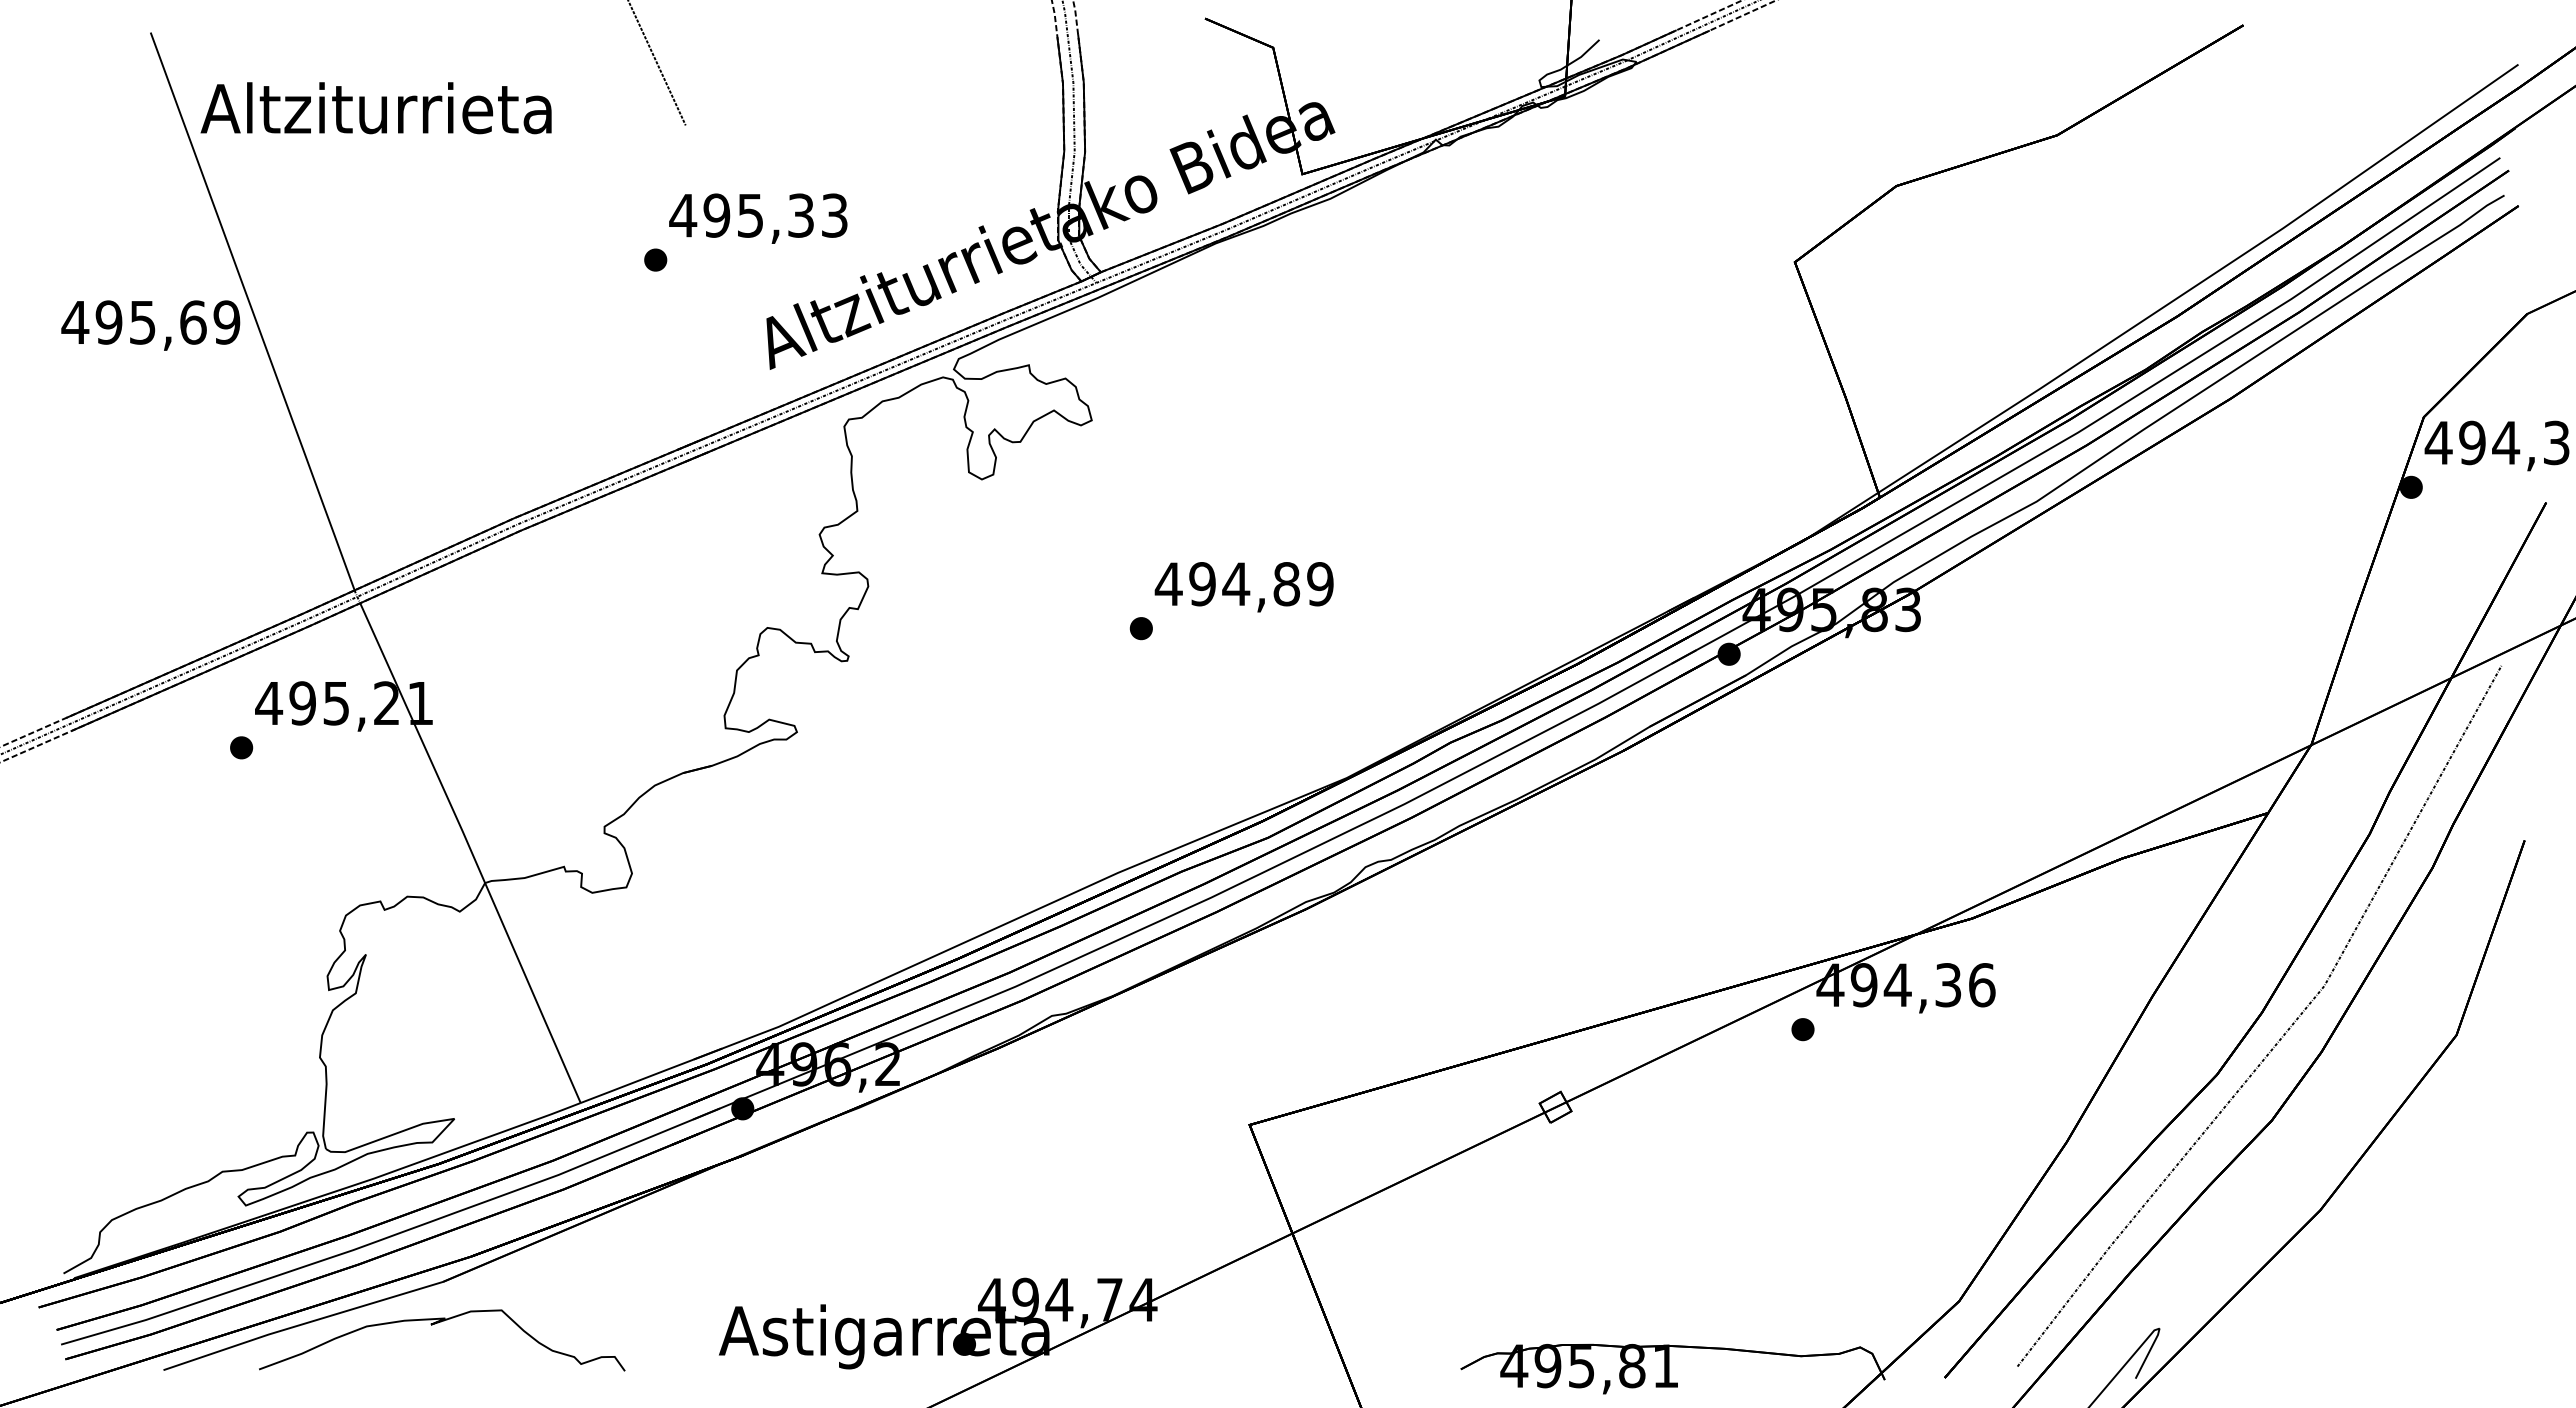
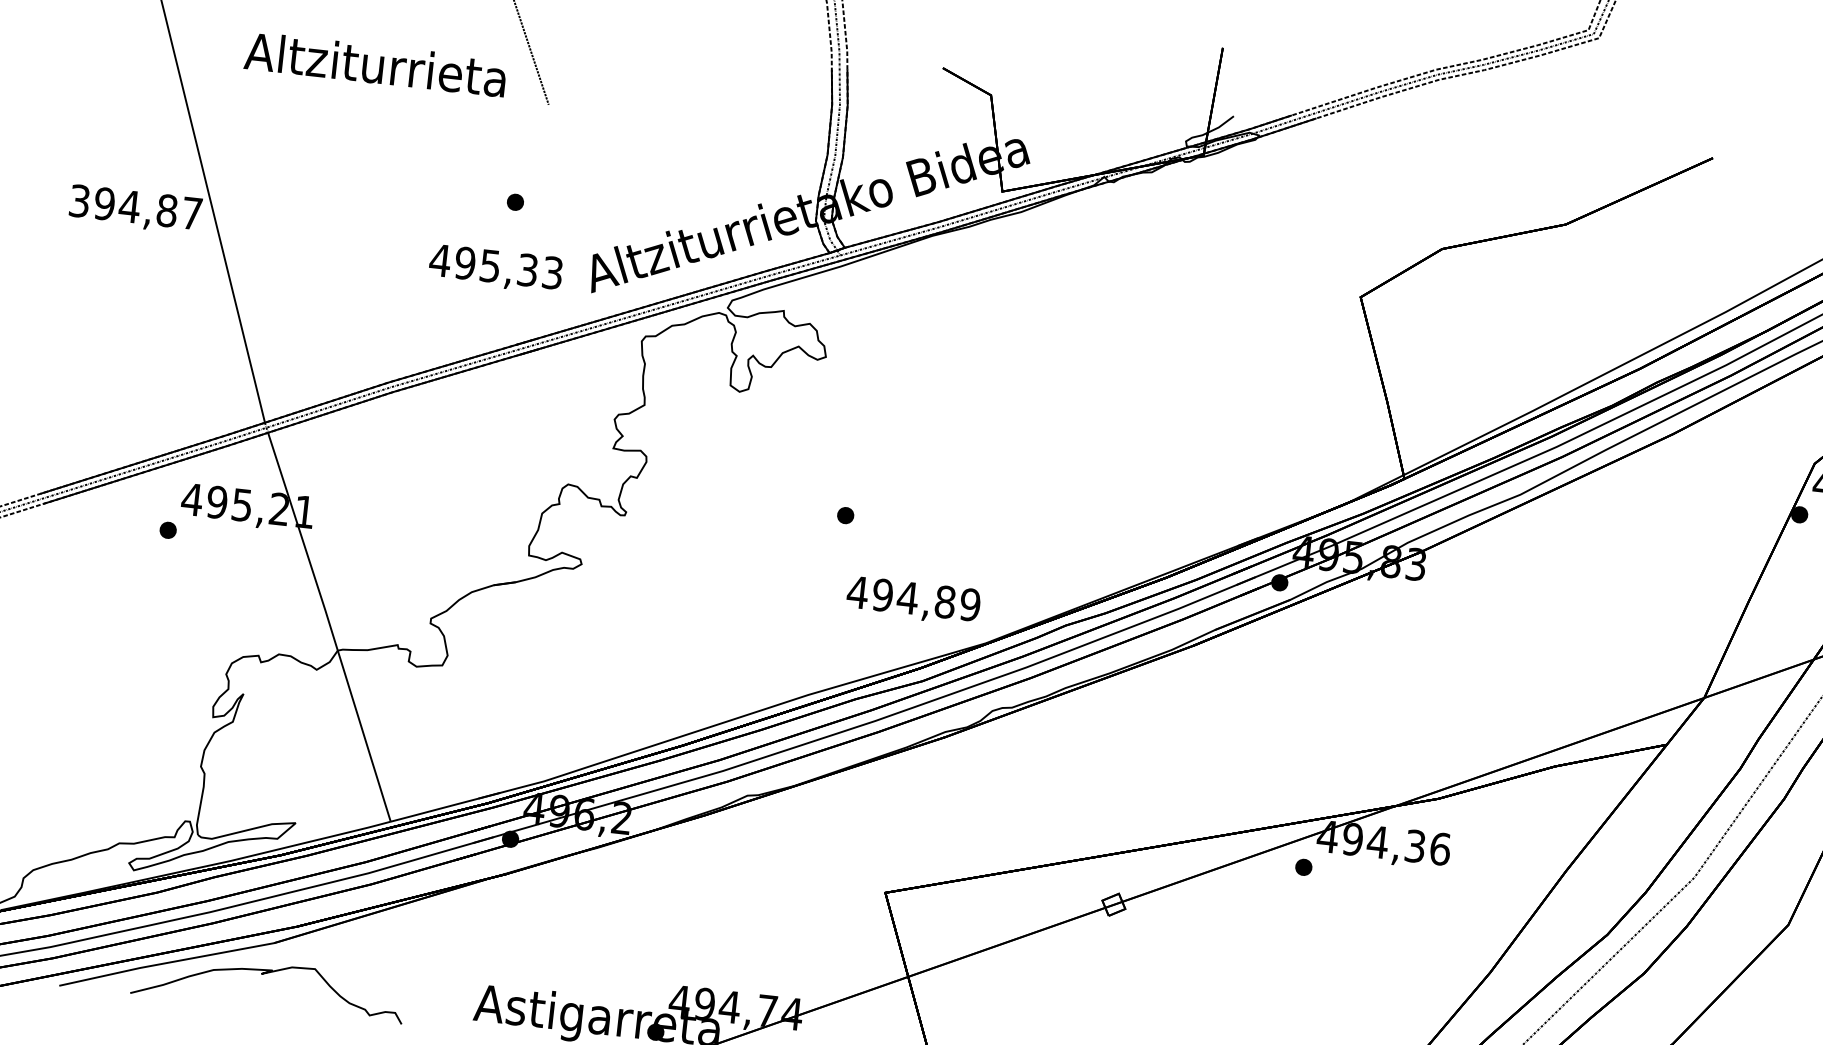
text: (375, 108) -> (375, 64), moved
text: (758, 218) -> (495, 268), moved
text: (150, 322) -> (135, 207), 495,69 -> 394,87
text: (1243, 587) -> (912, 601), moved

